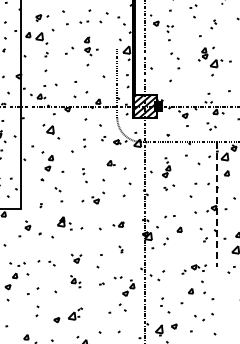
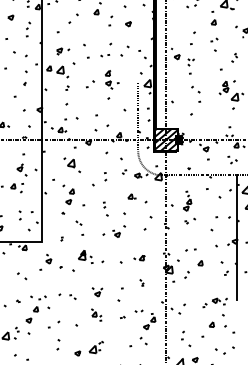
line: (216, 204) -> (237, 237), dashed -> solid

